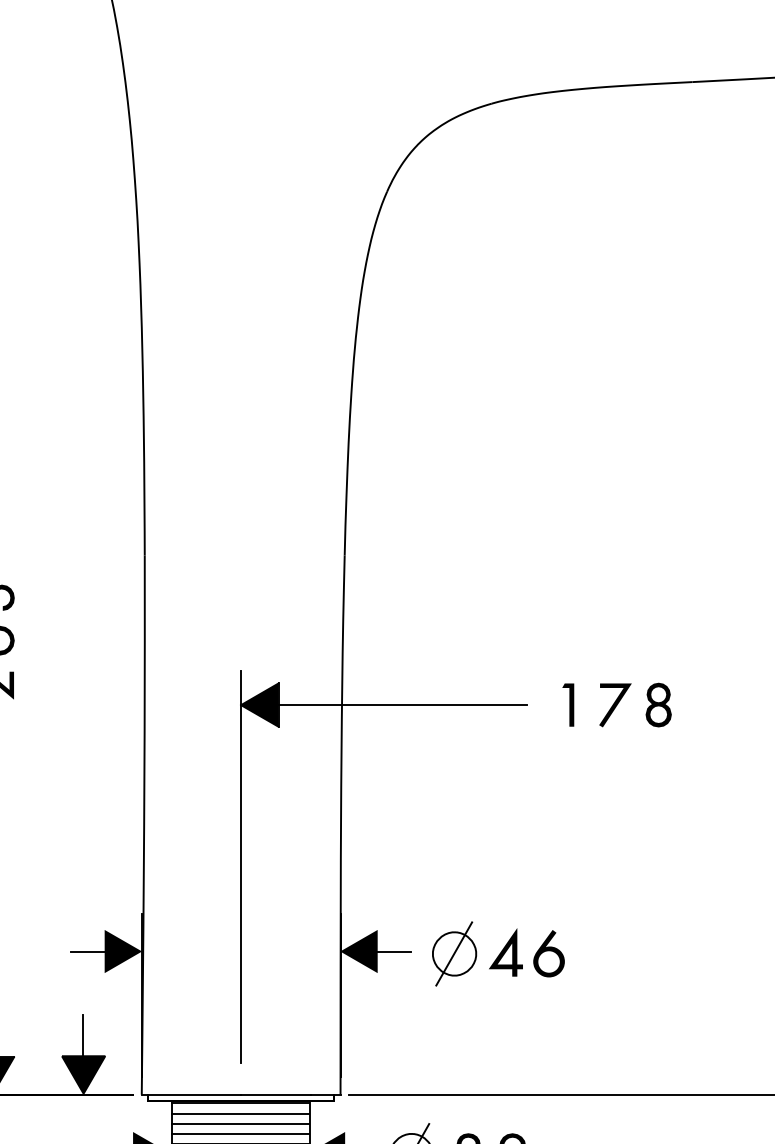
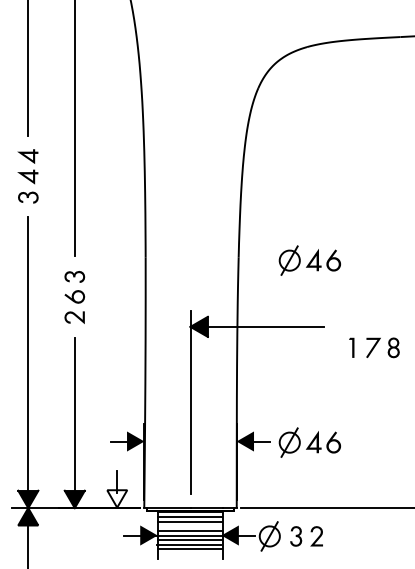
part: (496, 562) -> (309, 260), added
part: (617, 704) -> (374, 347), moved
fill: (84, 1074) -> (117, 498), removed
line: (241, 1134) -> (190, 526), removed

